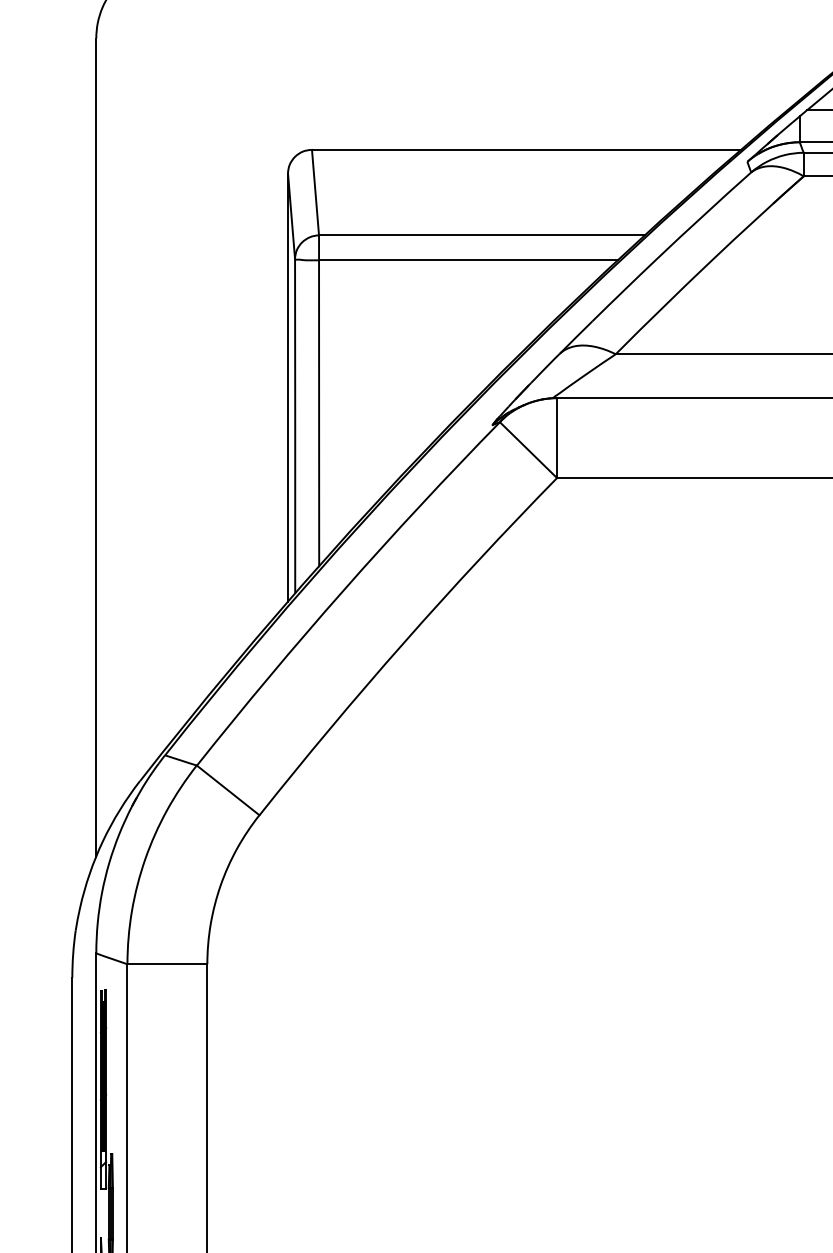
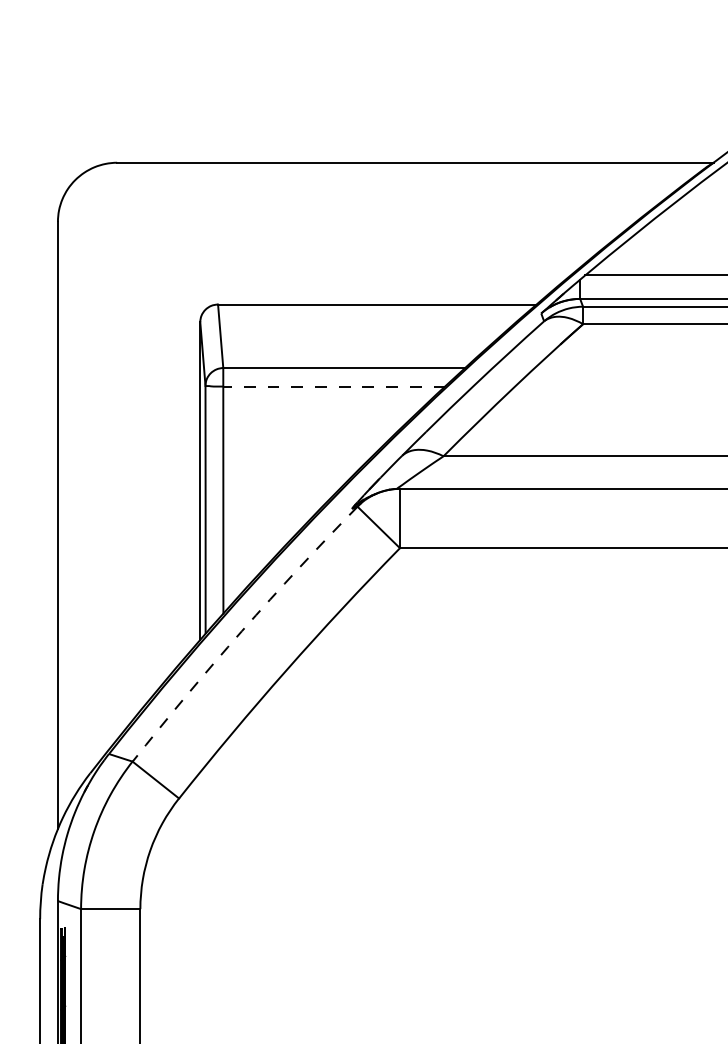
line: (467, 260) -> (333, 386), solid -> dashed
arc: (343, 590) -> (241, 631), solid -> dashed

